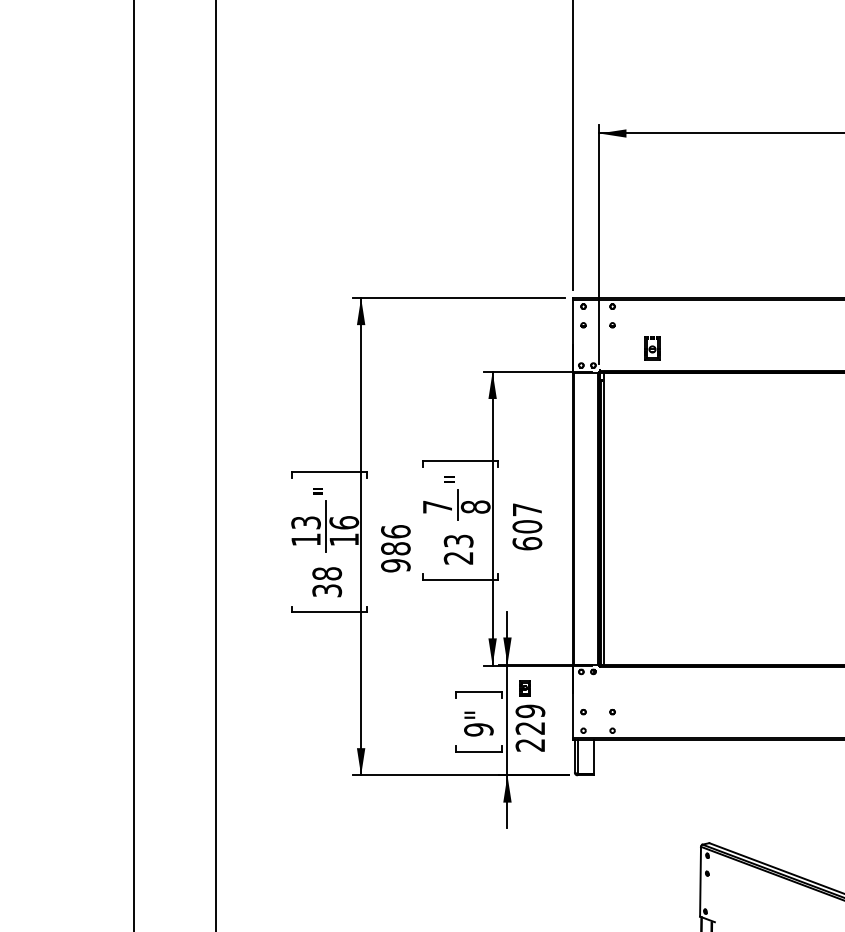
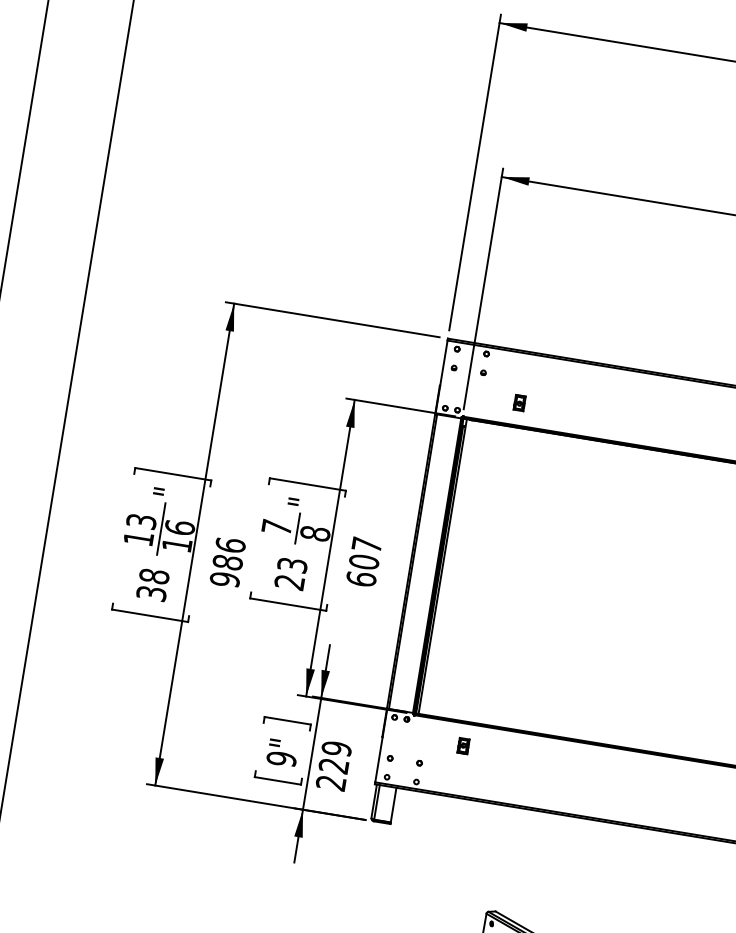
part: (651, 348) -> (518, 402), size x0.62
part: (524, 688) -> (462, 745), moved

